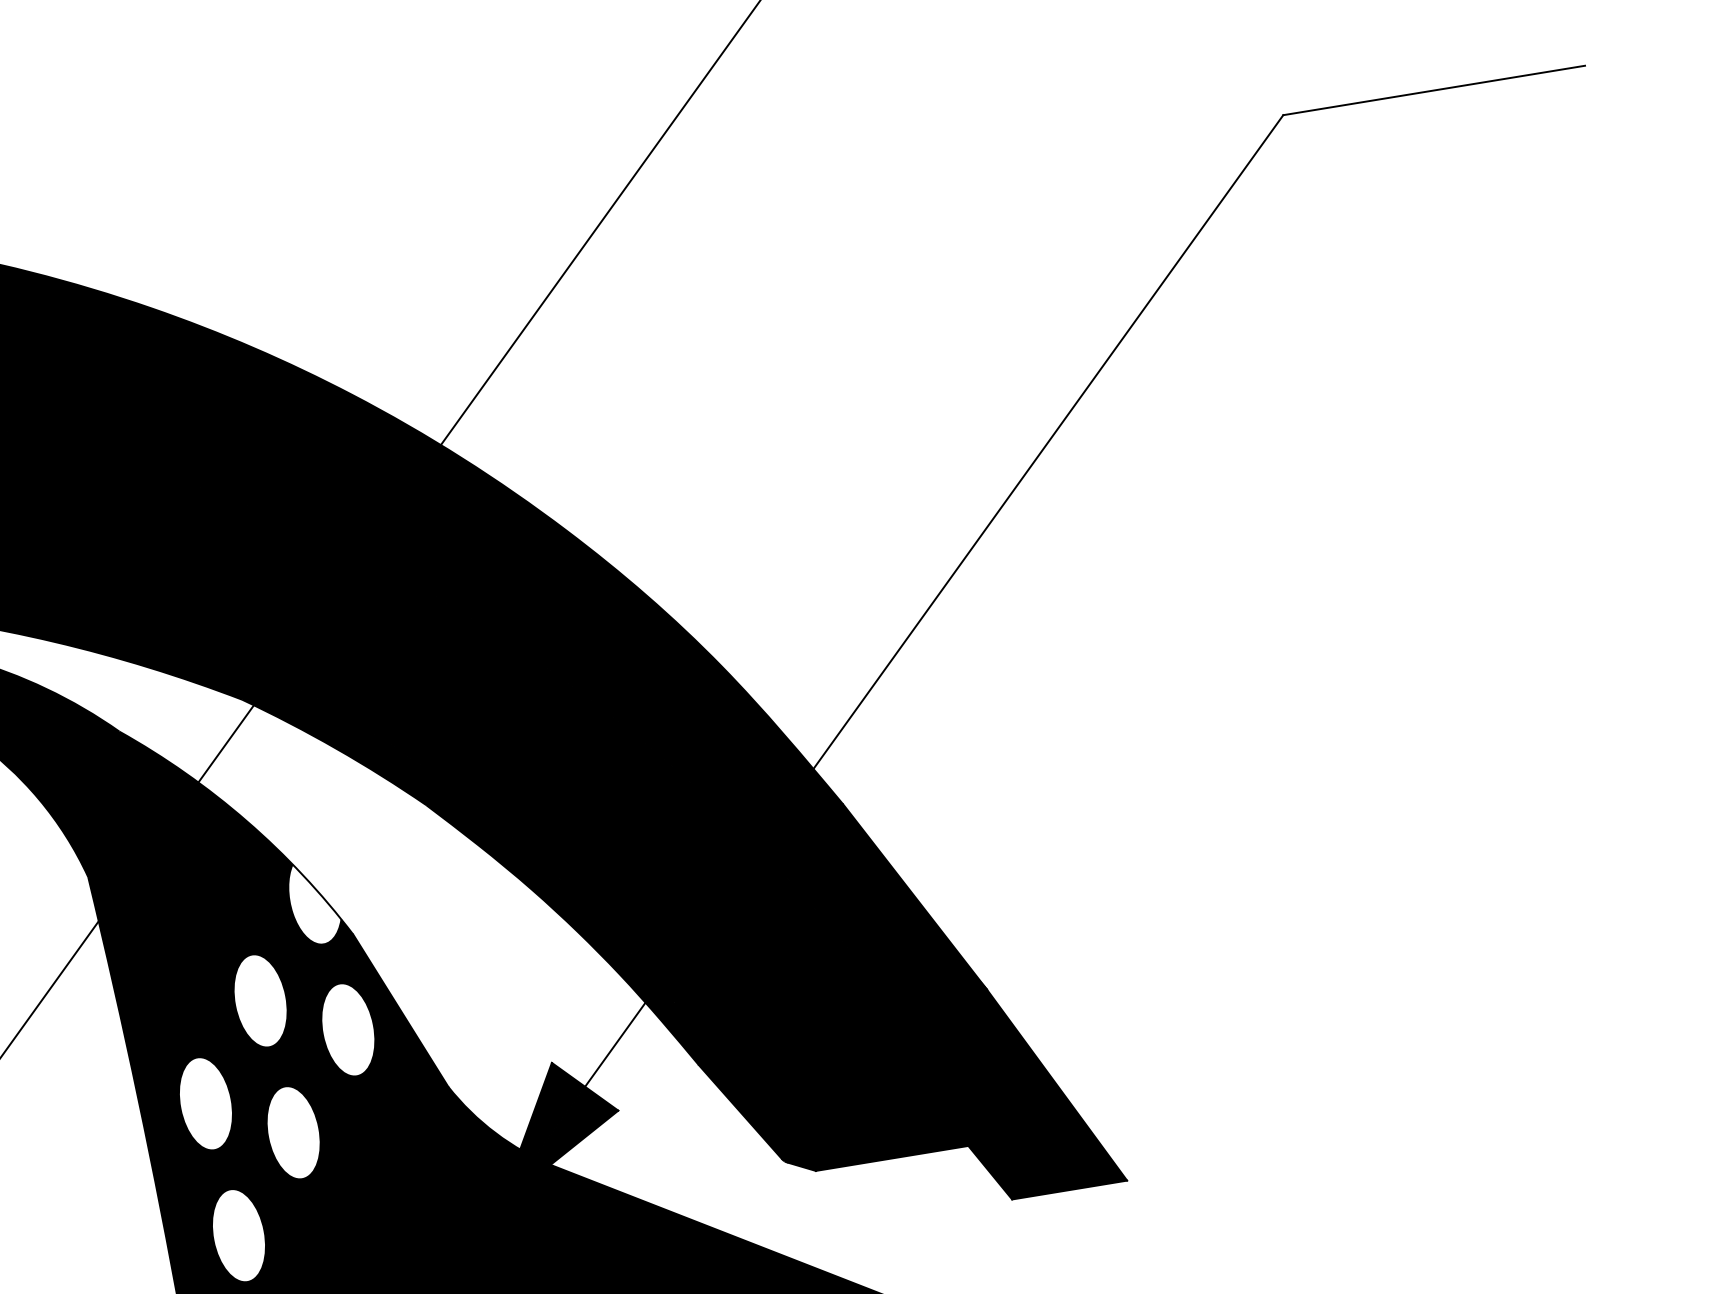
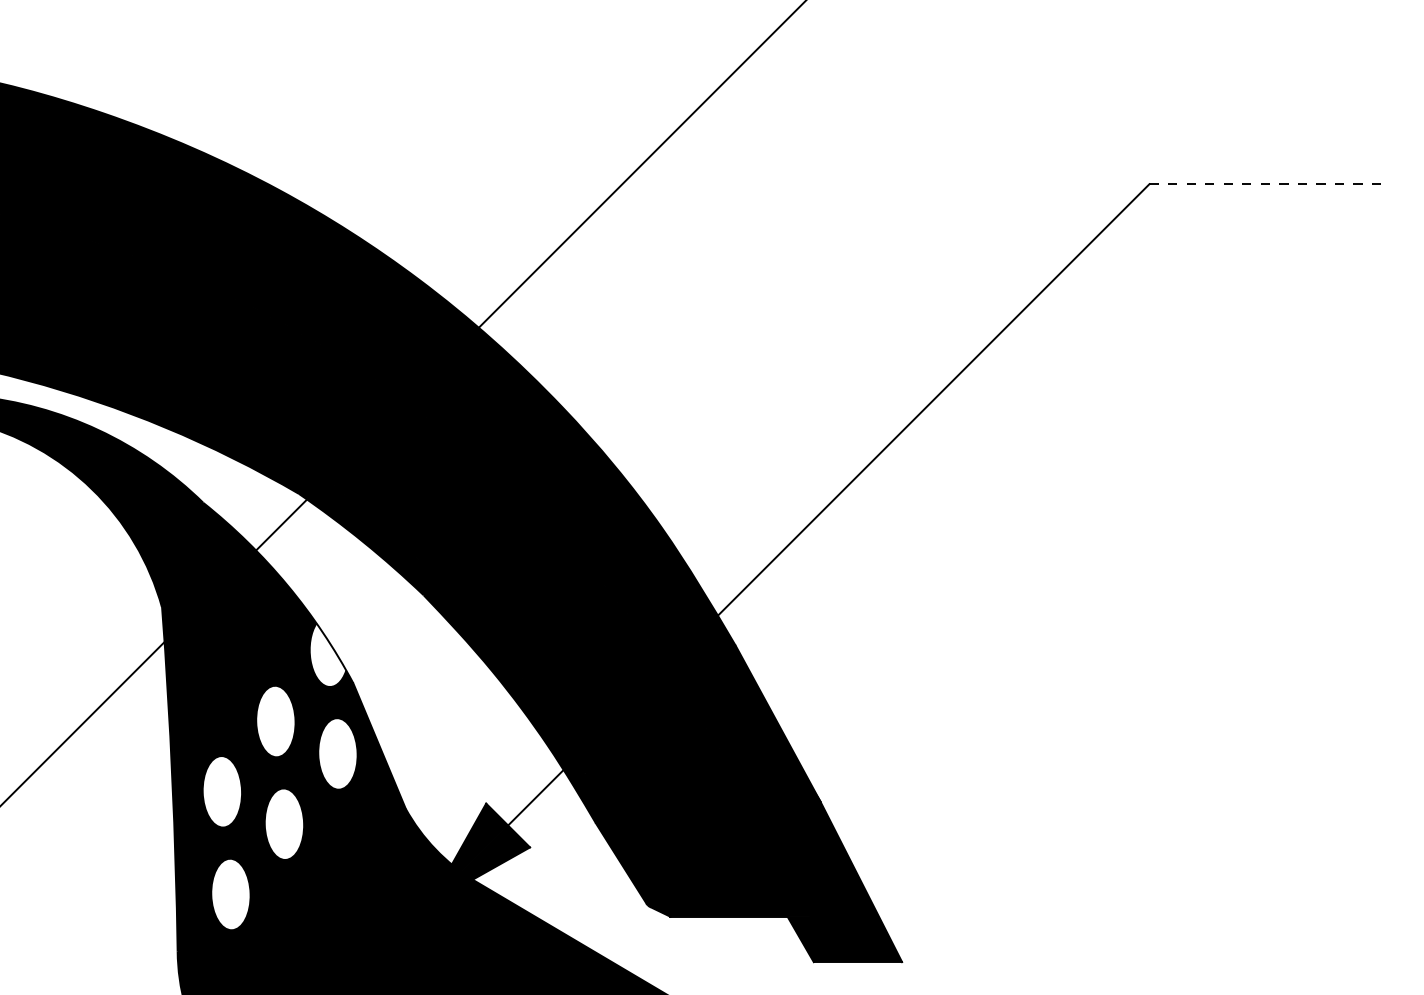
line: (1434, 90) -> (1265, 184), solid -> dashed

